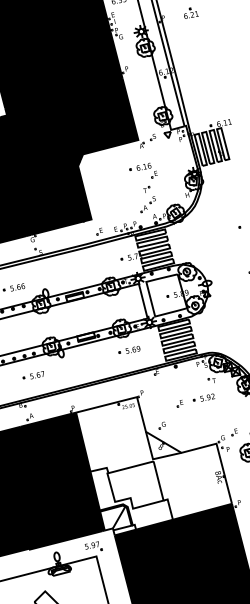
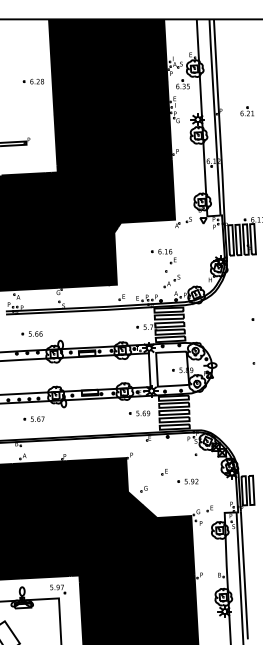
part: (143, 176) -> (163, 260), moved
part: (129, 350) -> (139, 413), moved
part: (203, 398) -> (187, 481), moved
fill: (154, 460) -> (130, 520), added

